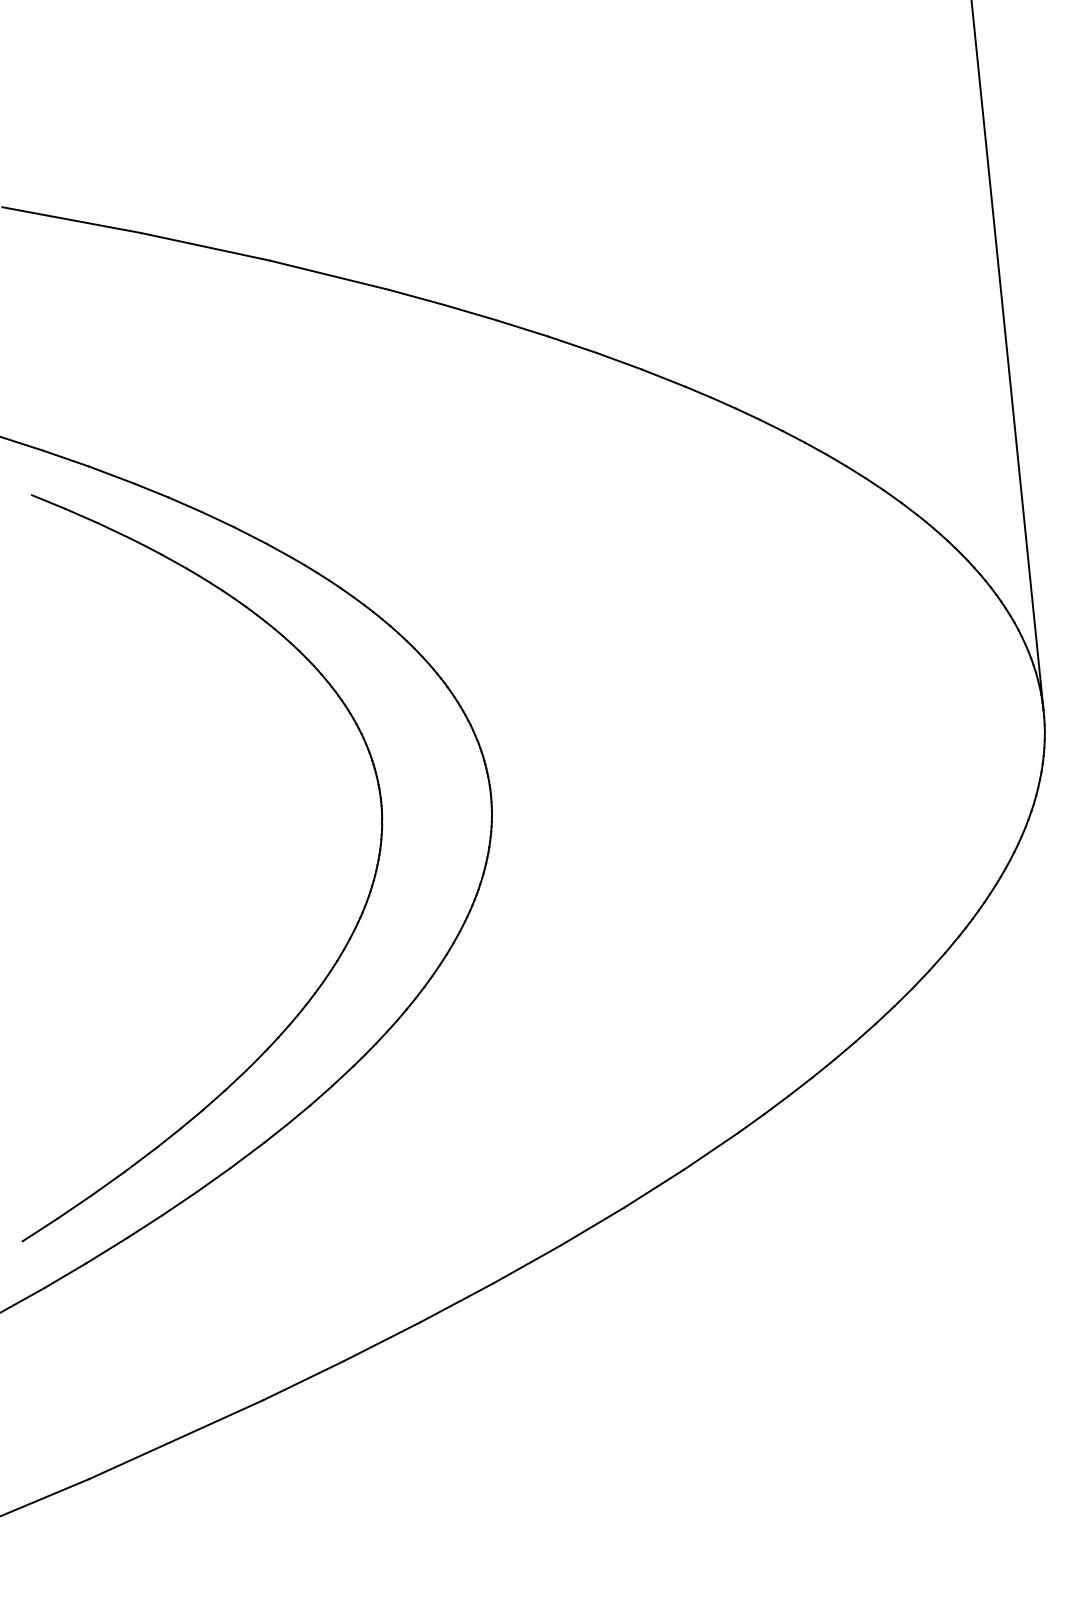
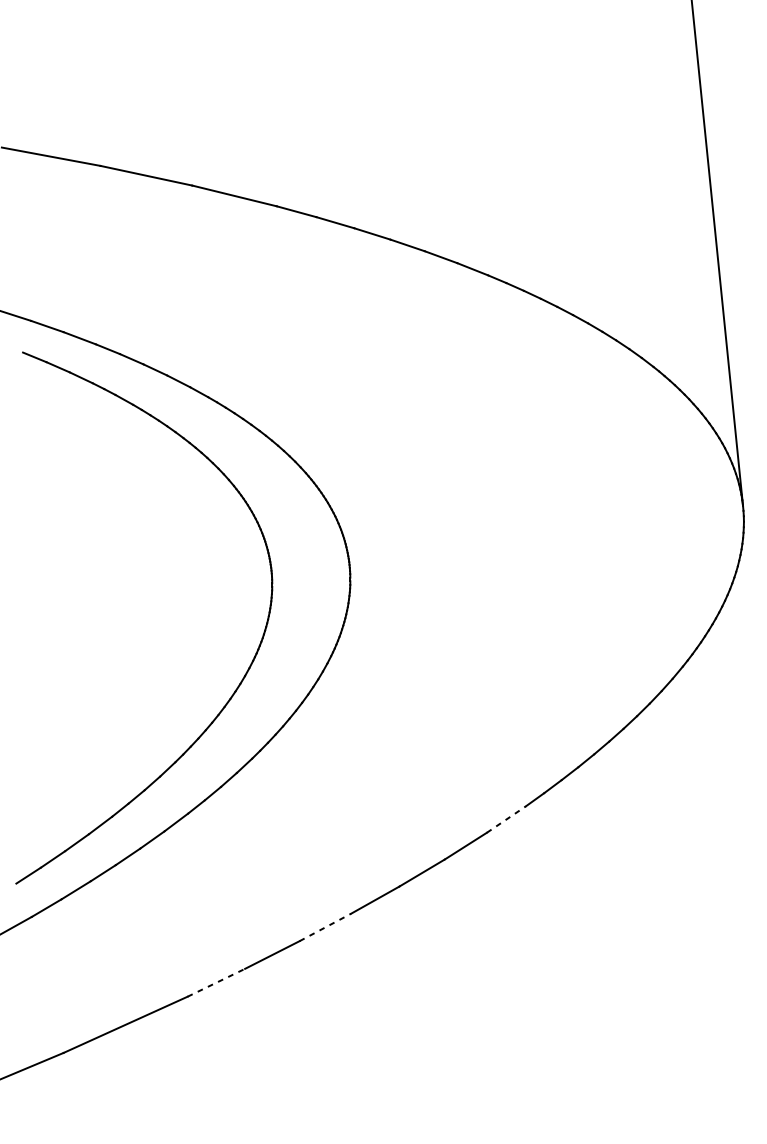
line: (711, 1151) -> (506, 819), solid -> dashed
line: (456, 1302) -> (325, 927), solid -> dashed
line: (303, 1380) -> (216, 982), solid -> dashed

